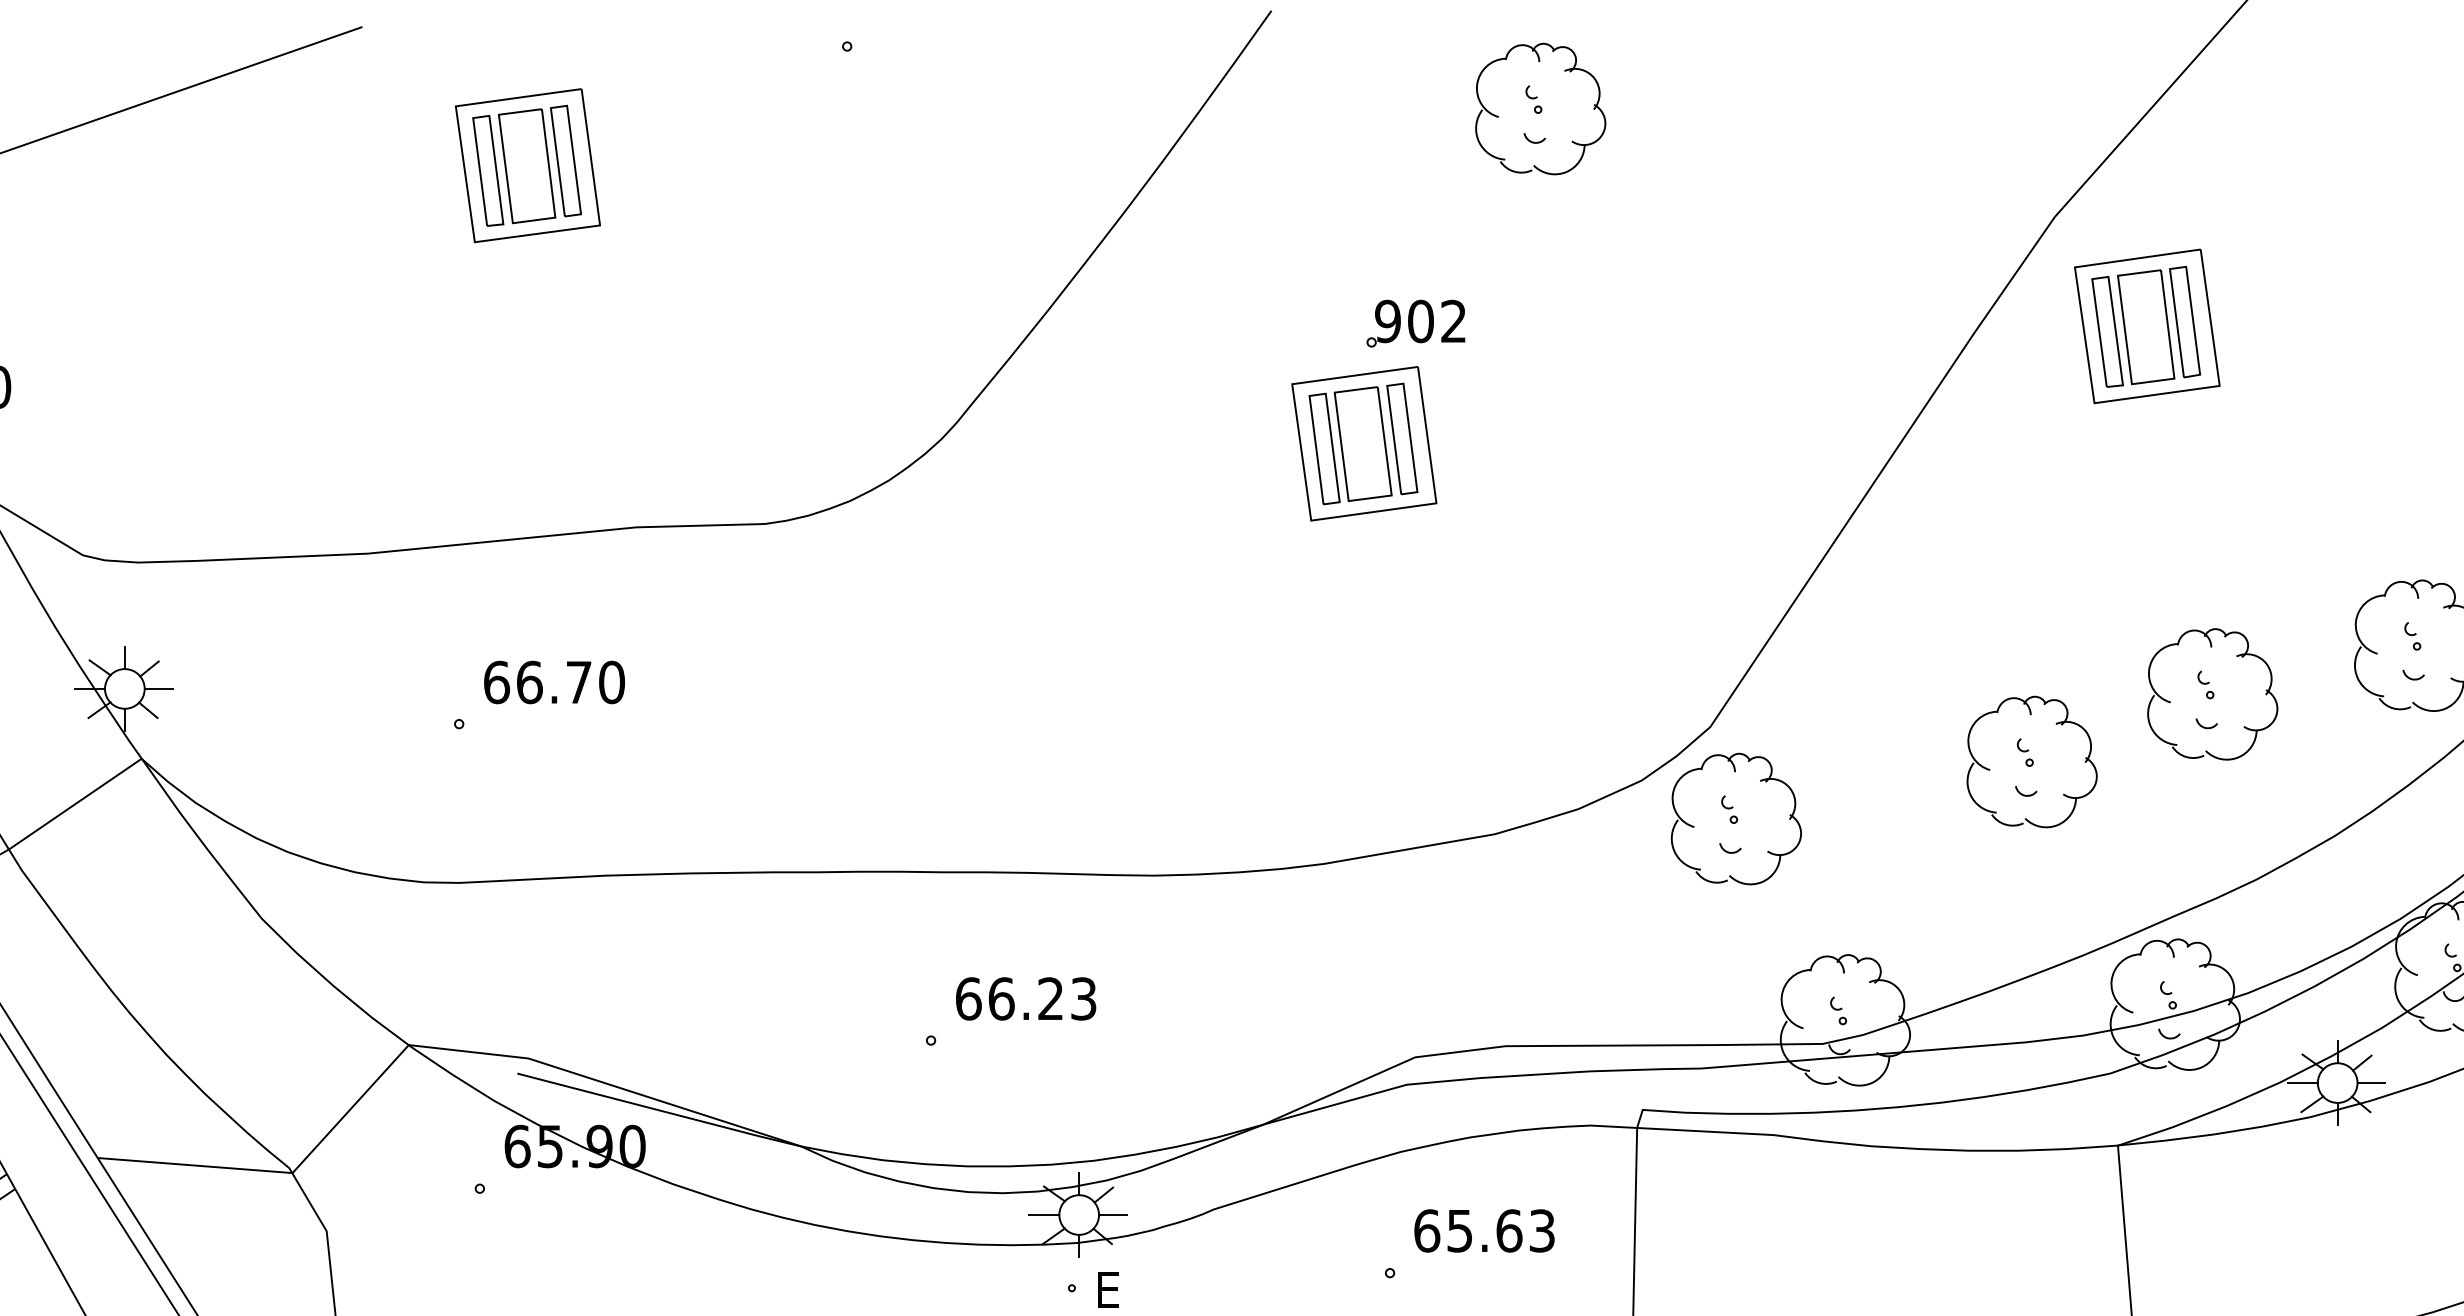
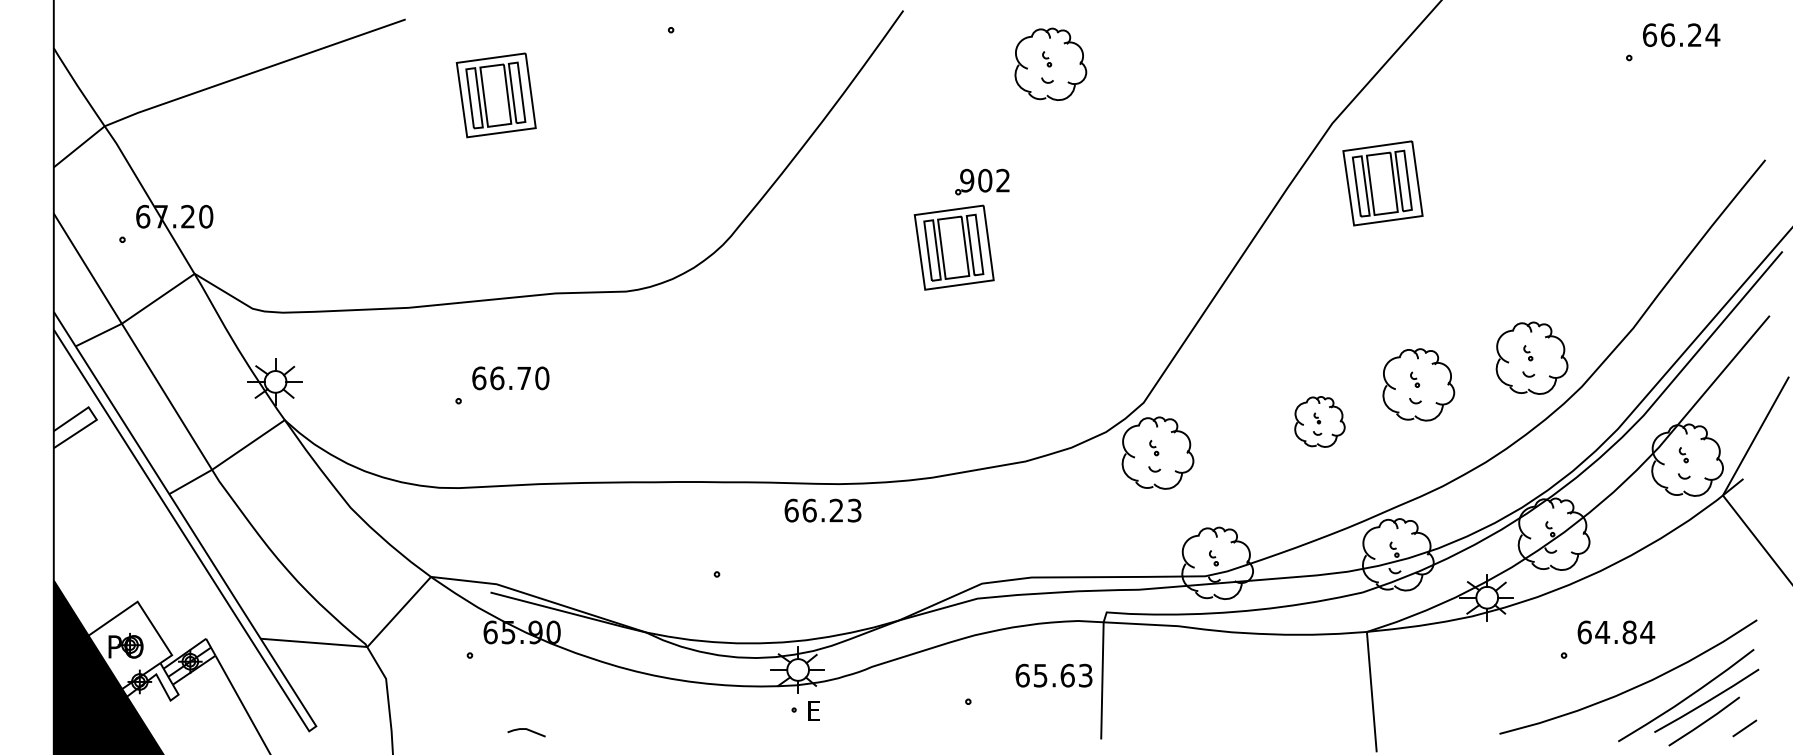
part: (2031, 761) -> (1319, 421), size x0.7
text: (1025, 998) -> (822, 510), moved
text: (1483, 1230) -> (1053, 675), moved

